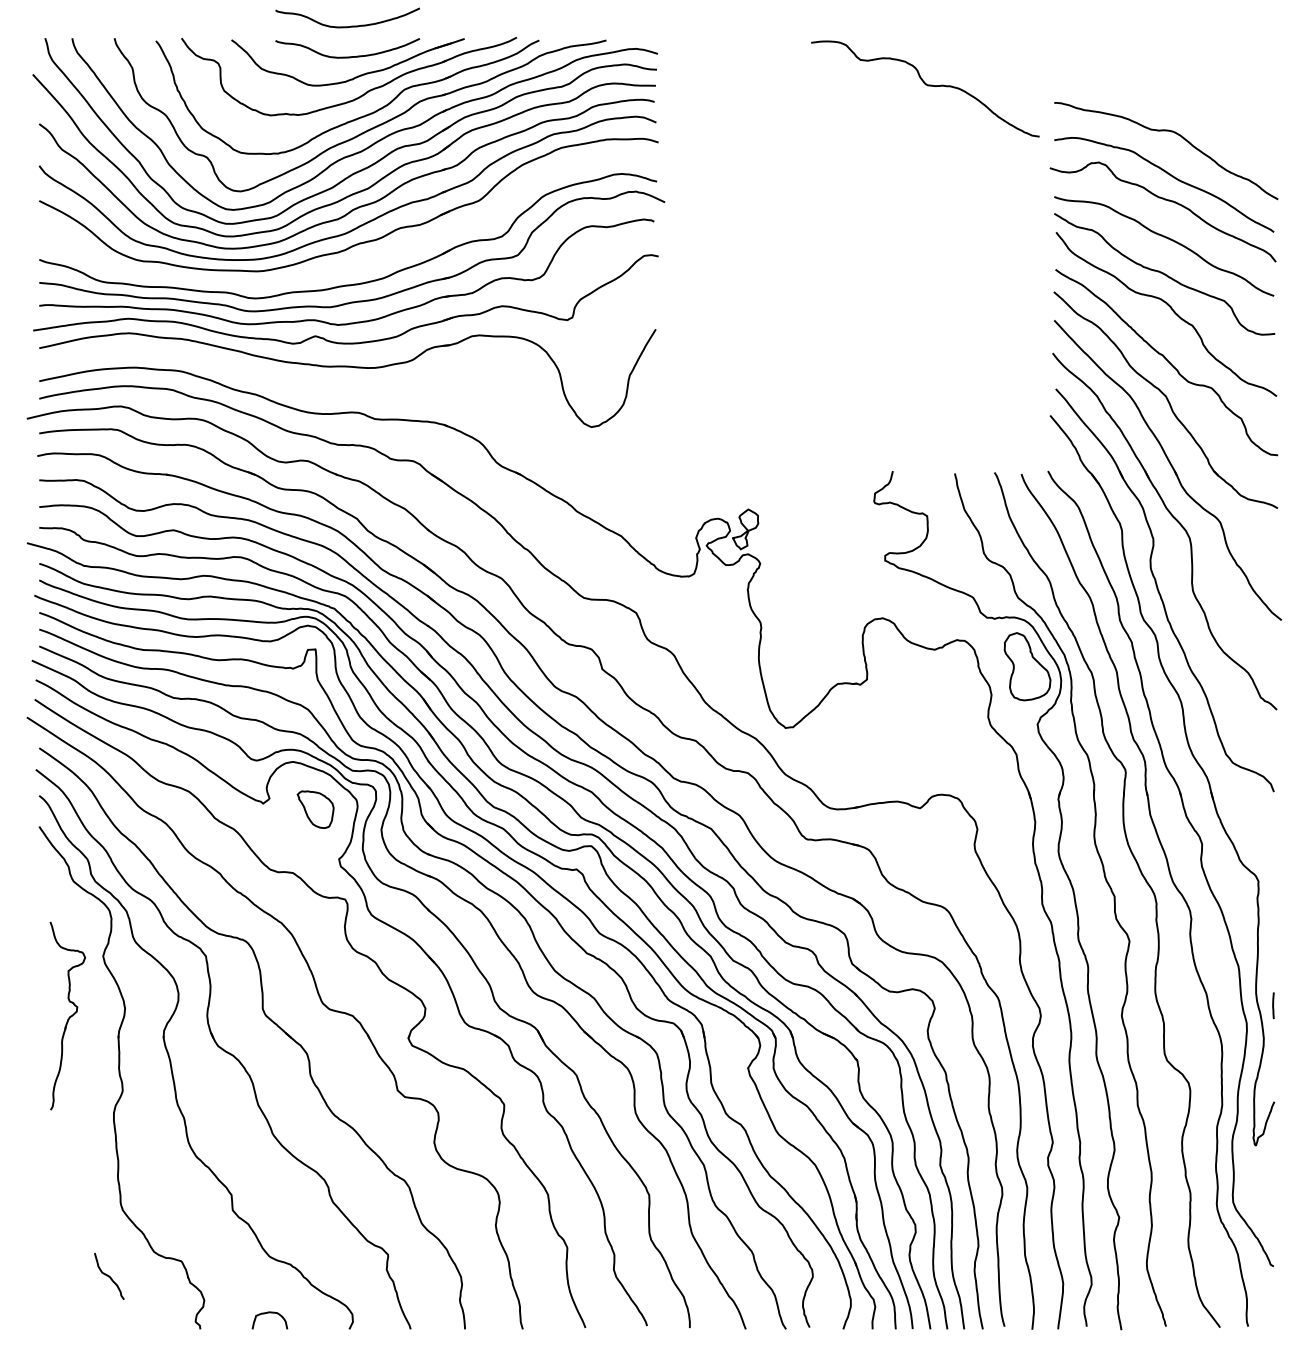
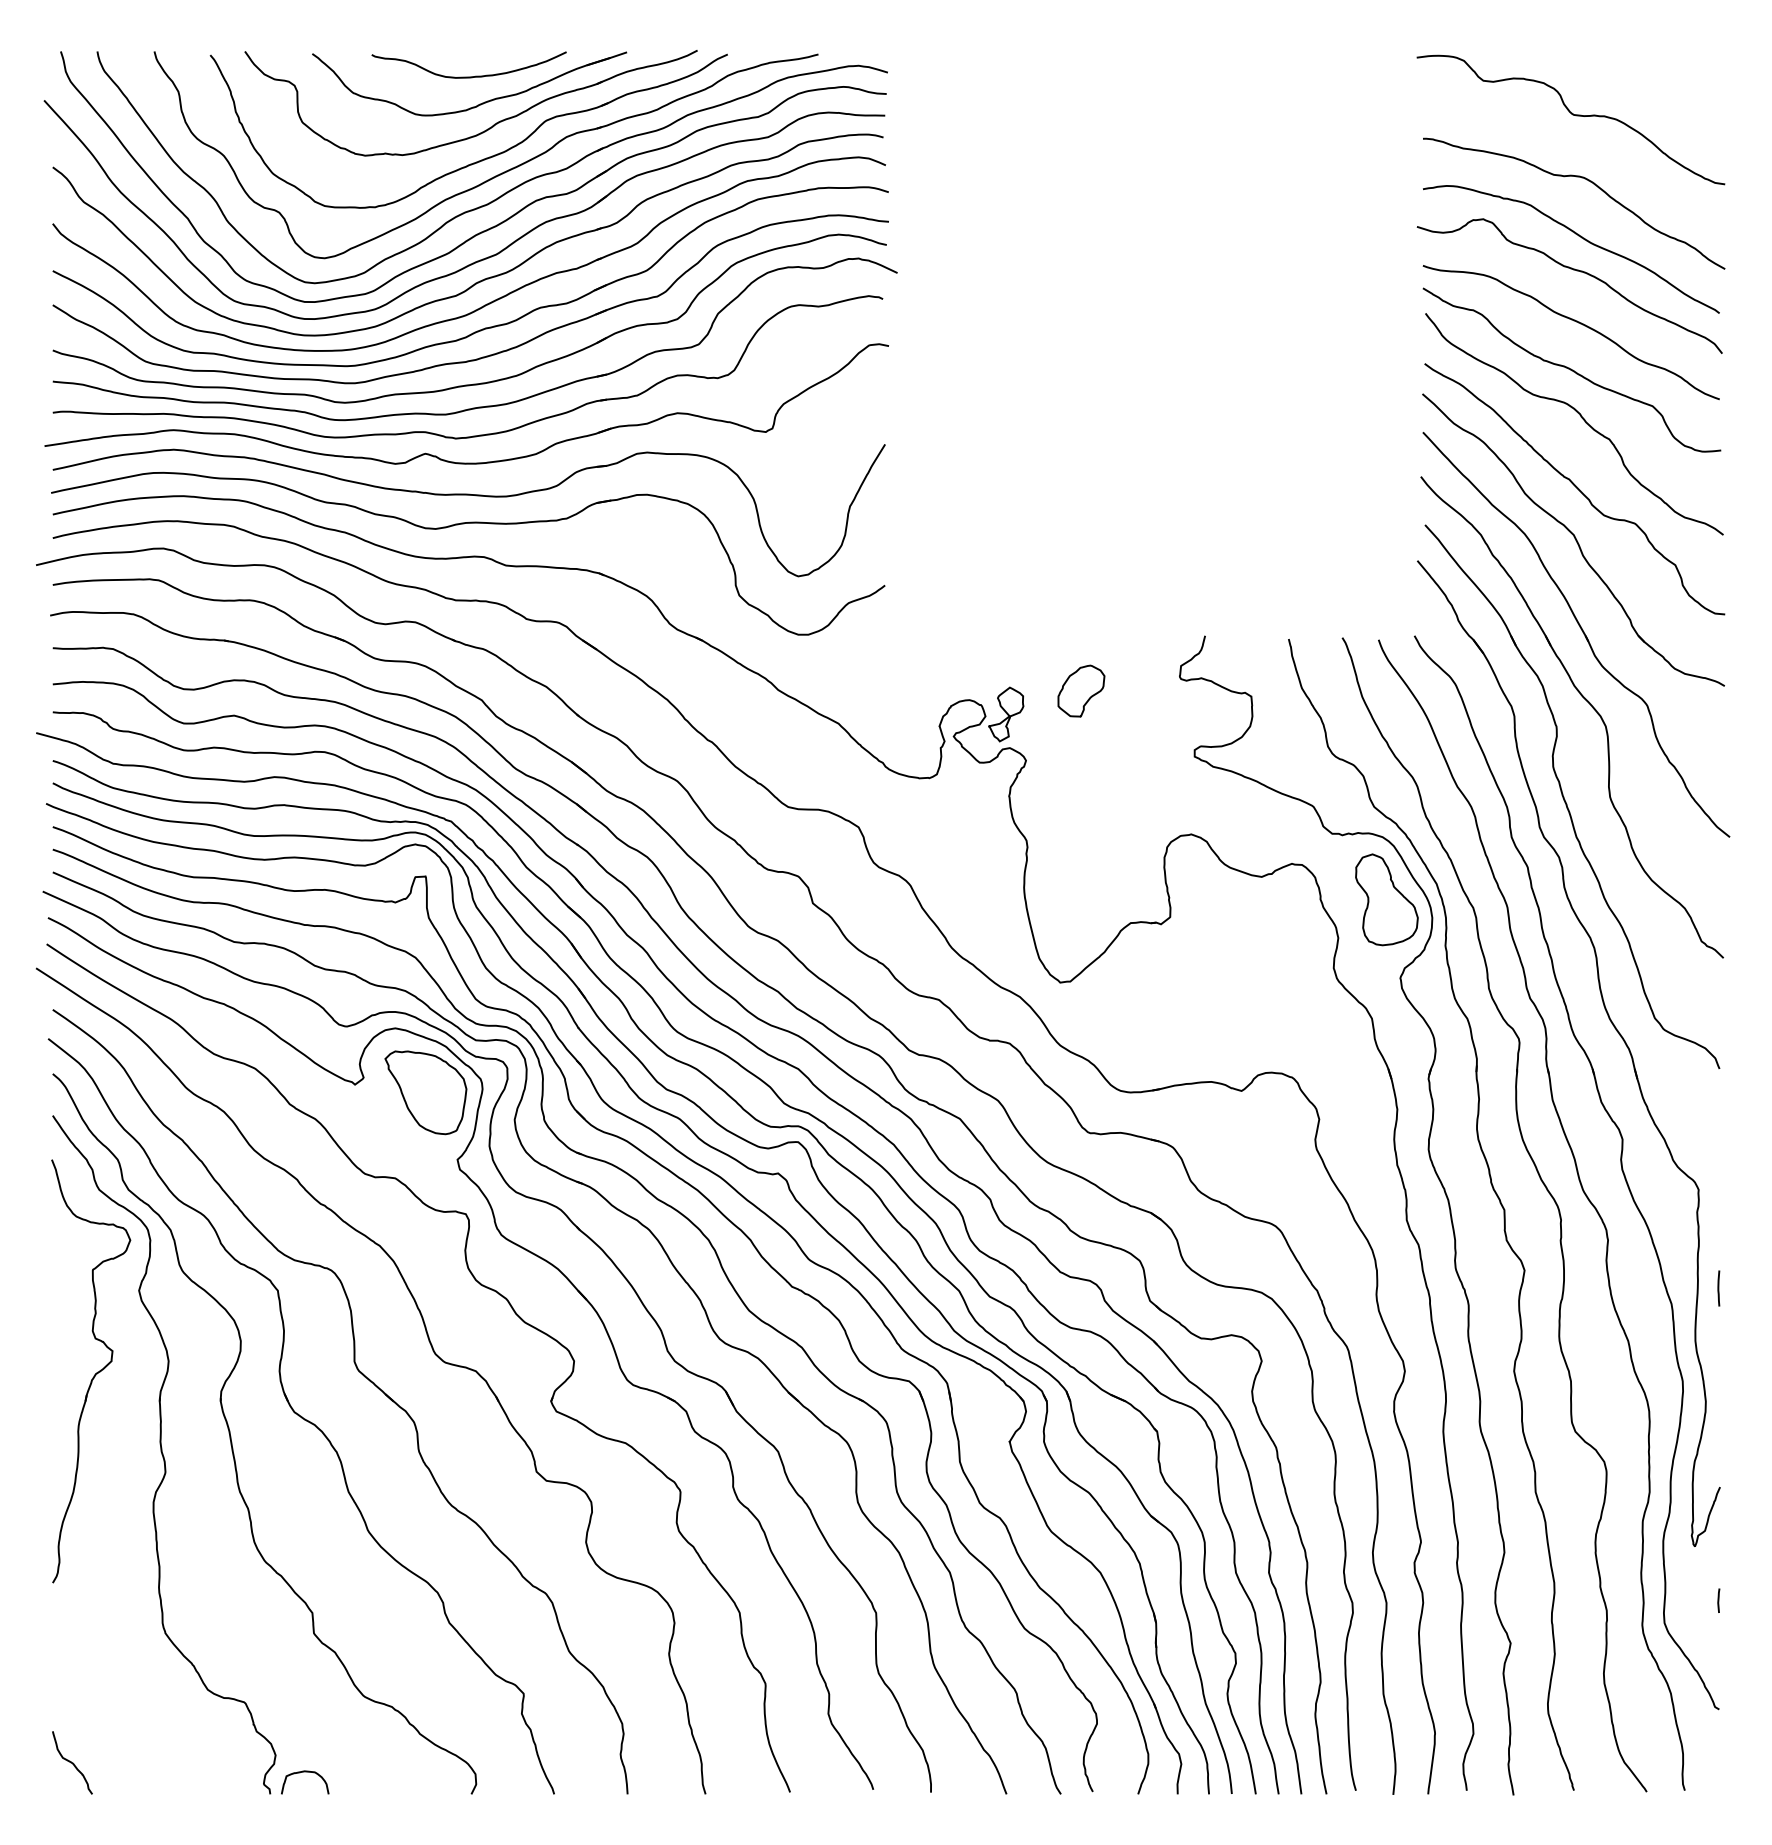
curve: (347, 26) -> (468, 35), removed
curve: (926, 85) -> (1572, 115), moved
part: (362, 262) -> (489, 354), added
part: (344, 388) -> (464, 524), added
part: (801, 511) -> (1081, 690), added
part: (315, 809) -> (425, 1092), size x1.67
line: (1273, 1005) -> (1718, 1288), moved
part: (67, 1016) -> (91, 1371), size x1.67
line: (1273, 1185) -> (1718, 1600), added
curve: (109, 1276) -> (72, 1762), moved
curve: (270, 1313) -> (305, 1772), moved

